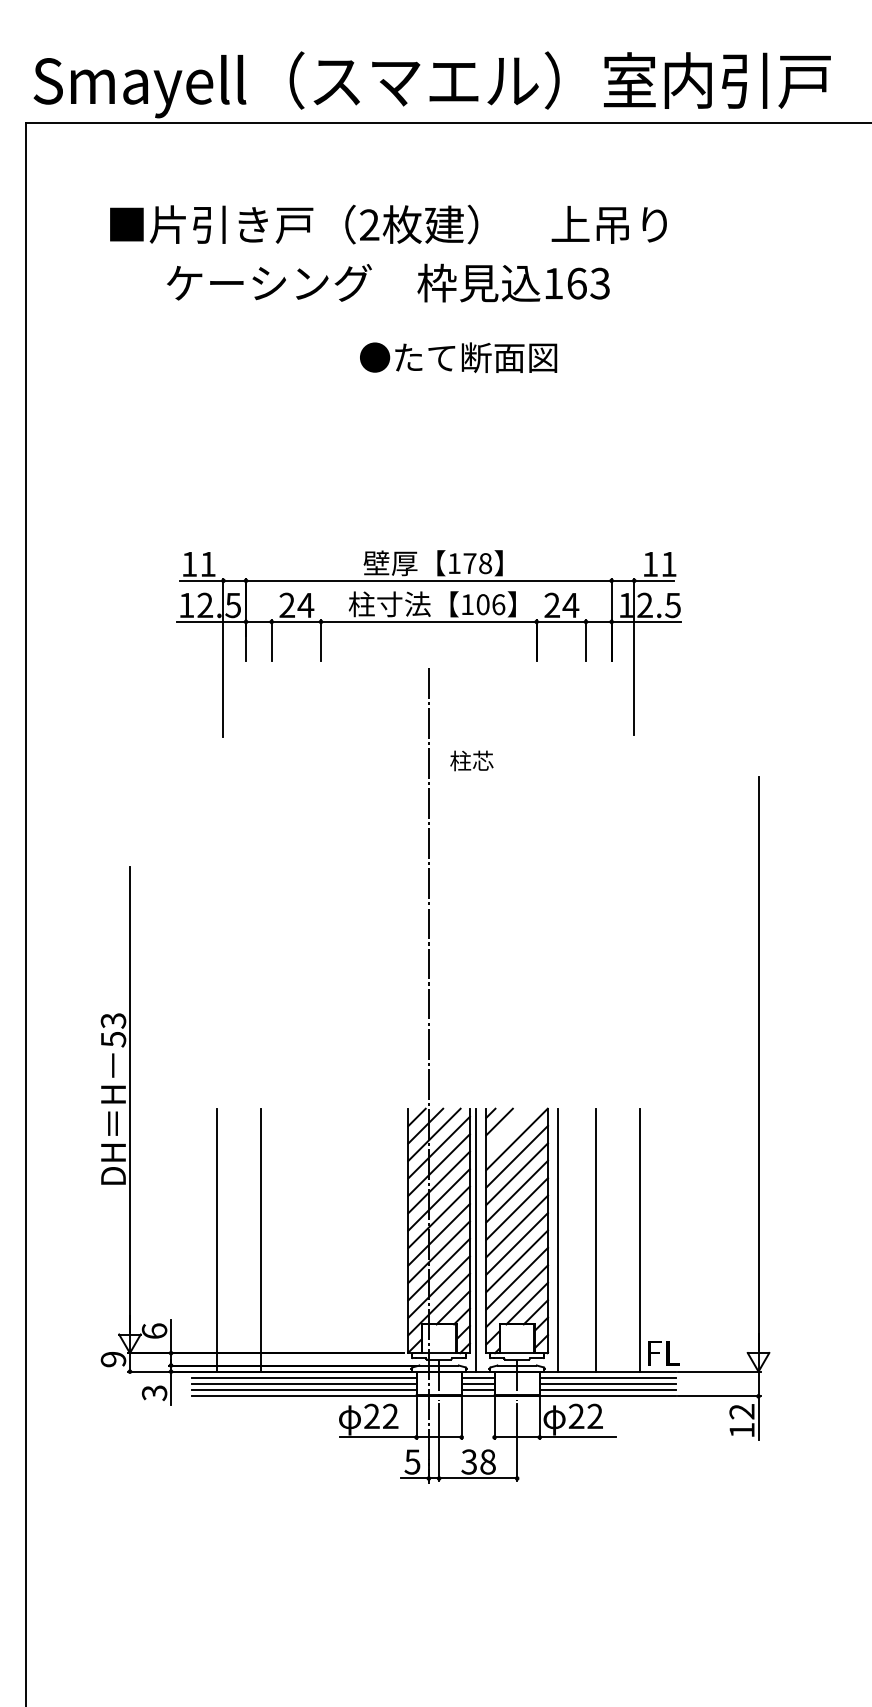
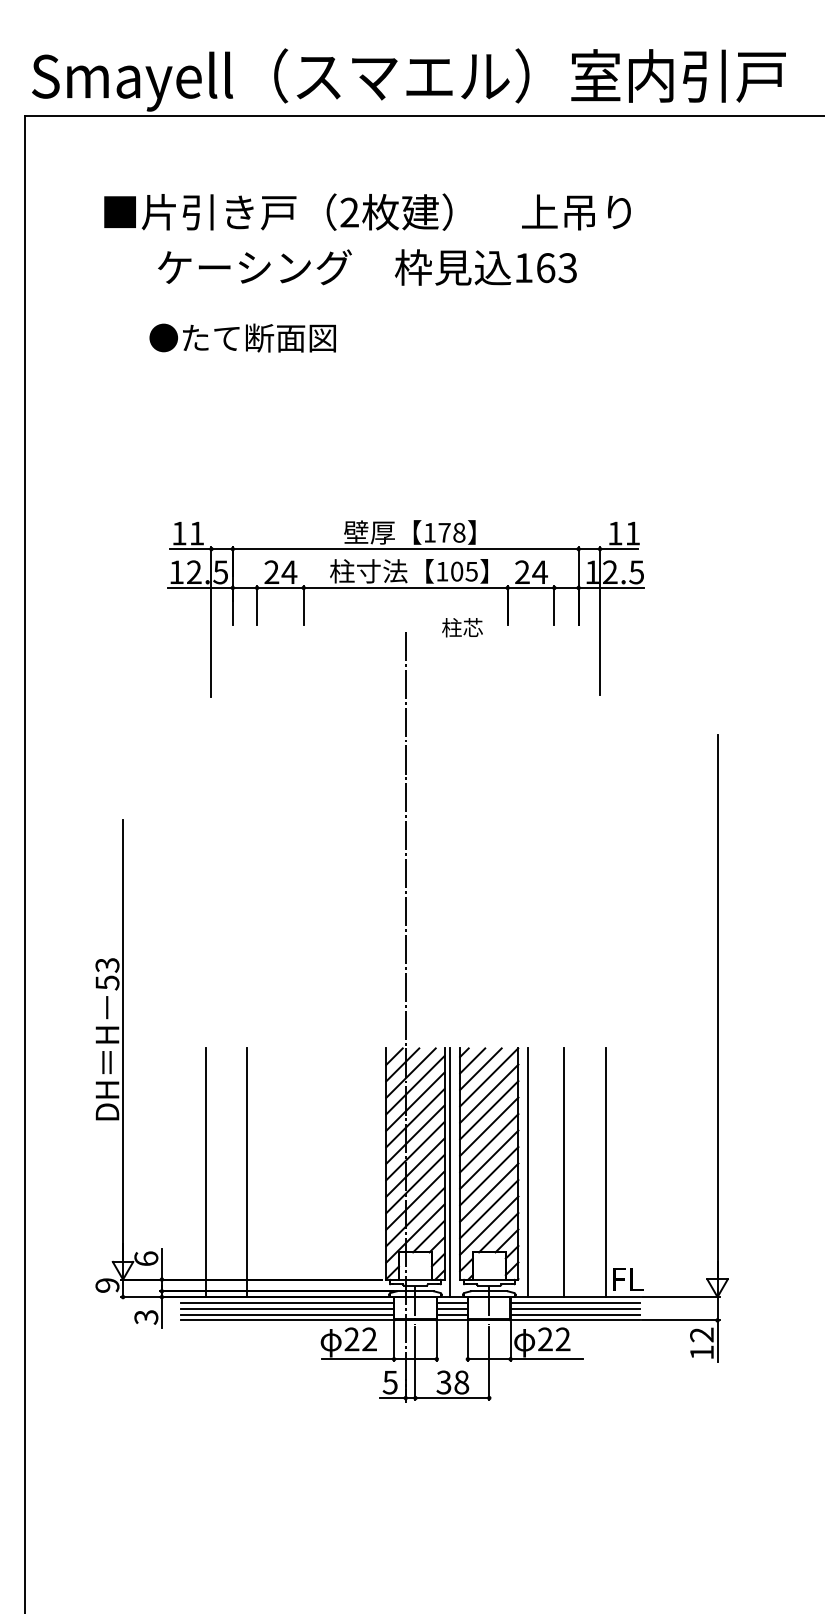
text: (458, 357) -> (242, 337), moved
text: (498, 604) -> (471, 571), 106 -> 105
text: (471, 760) -> (462, 627), moved
line: (508, 1130) -> (481, 1068), added

